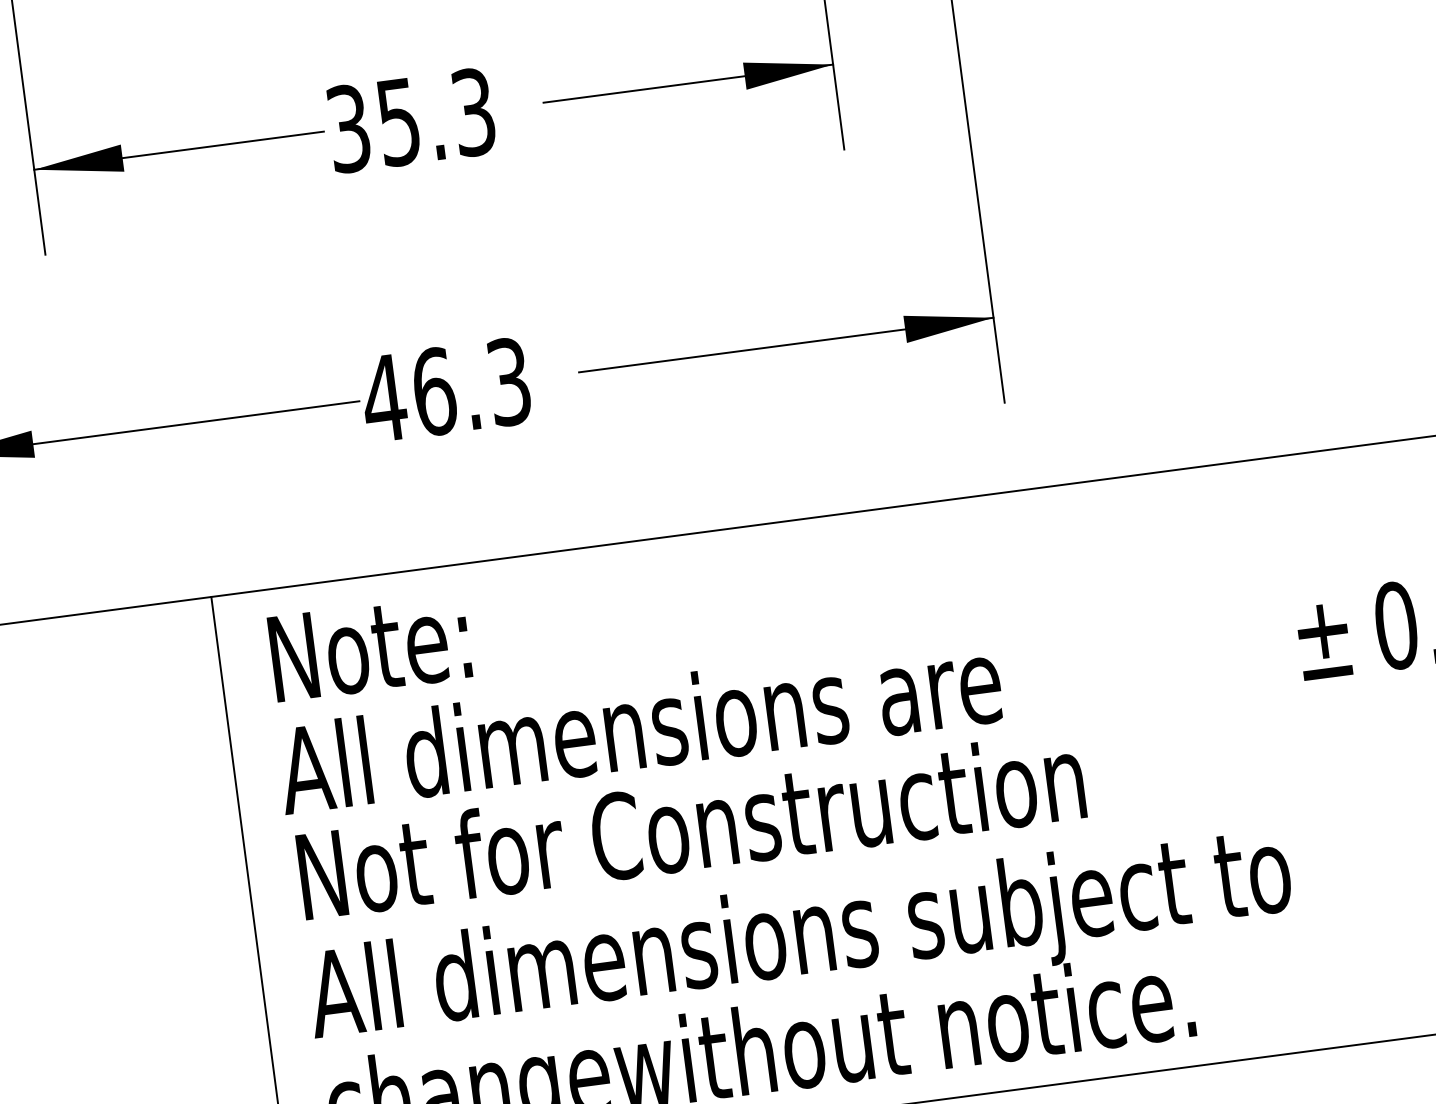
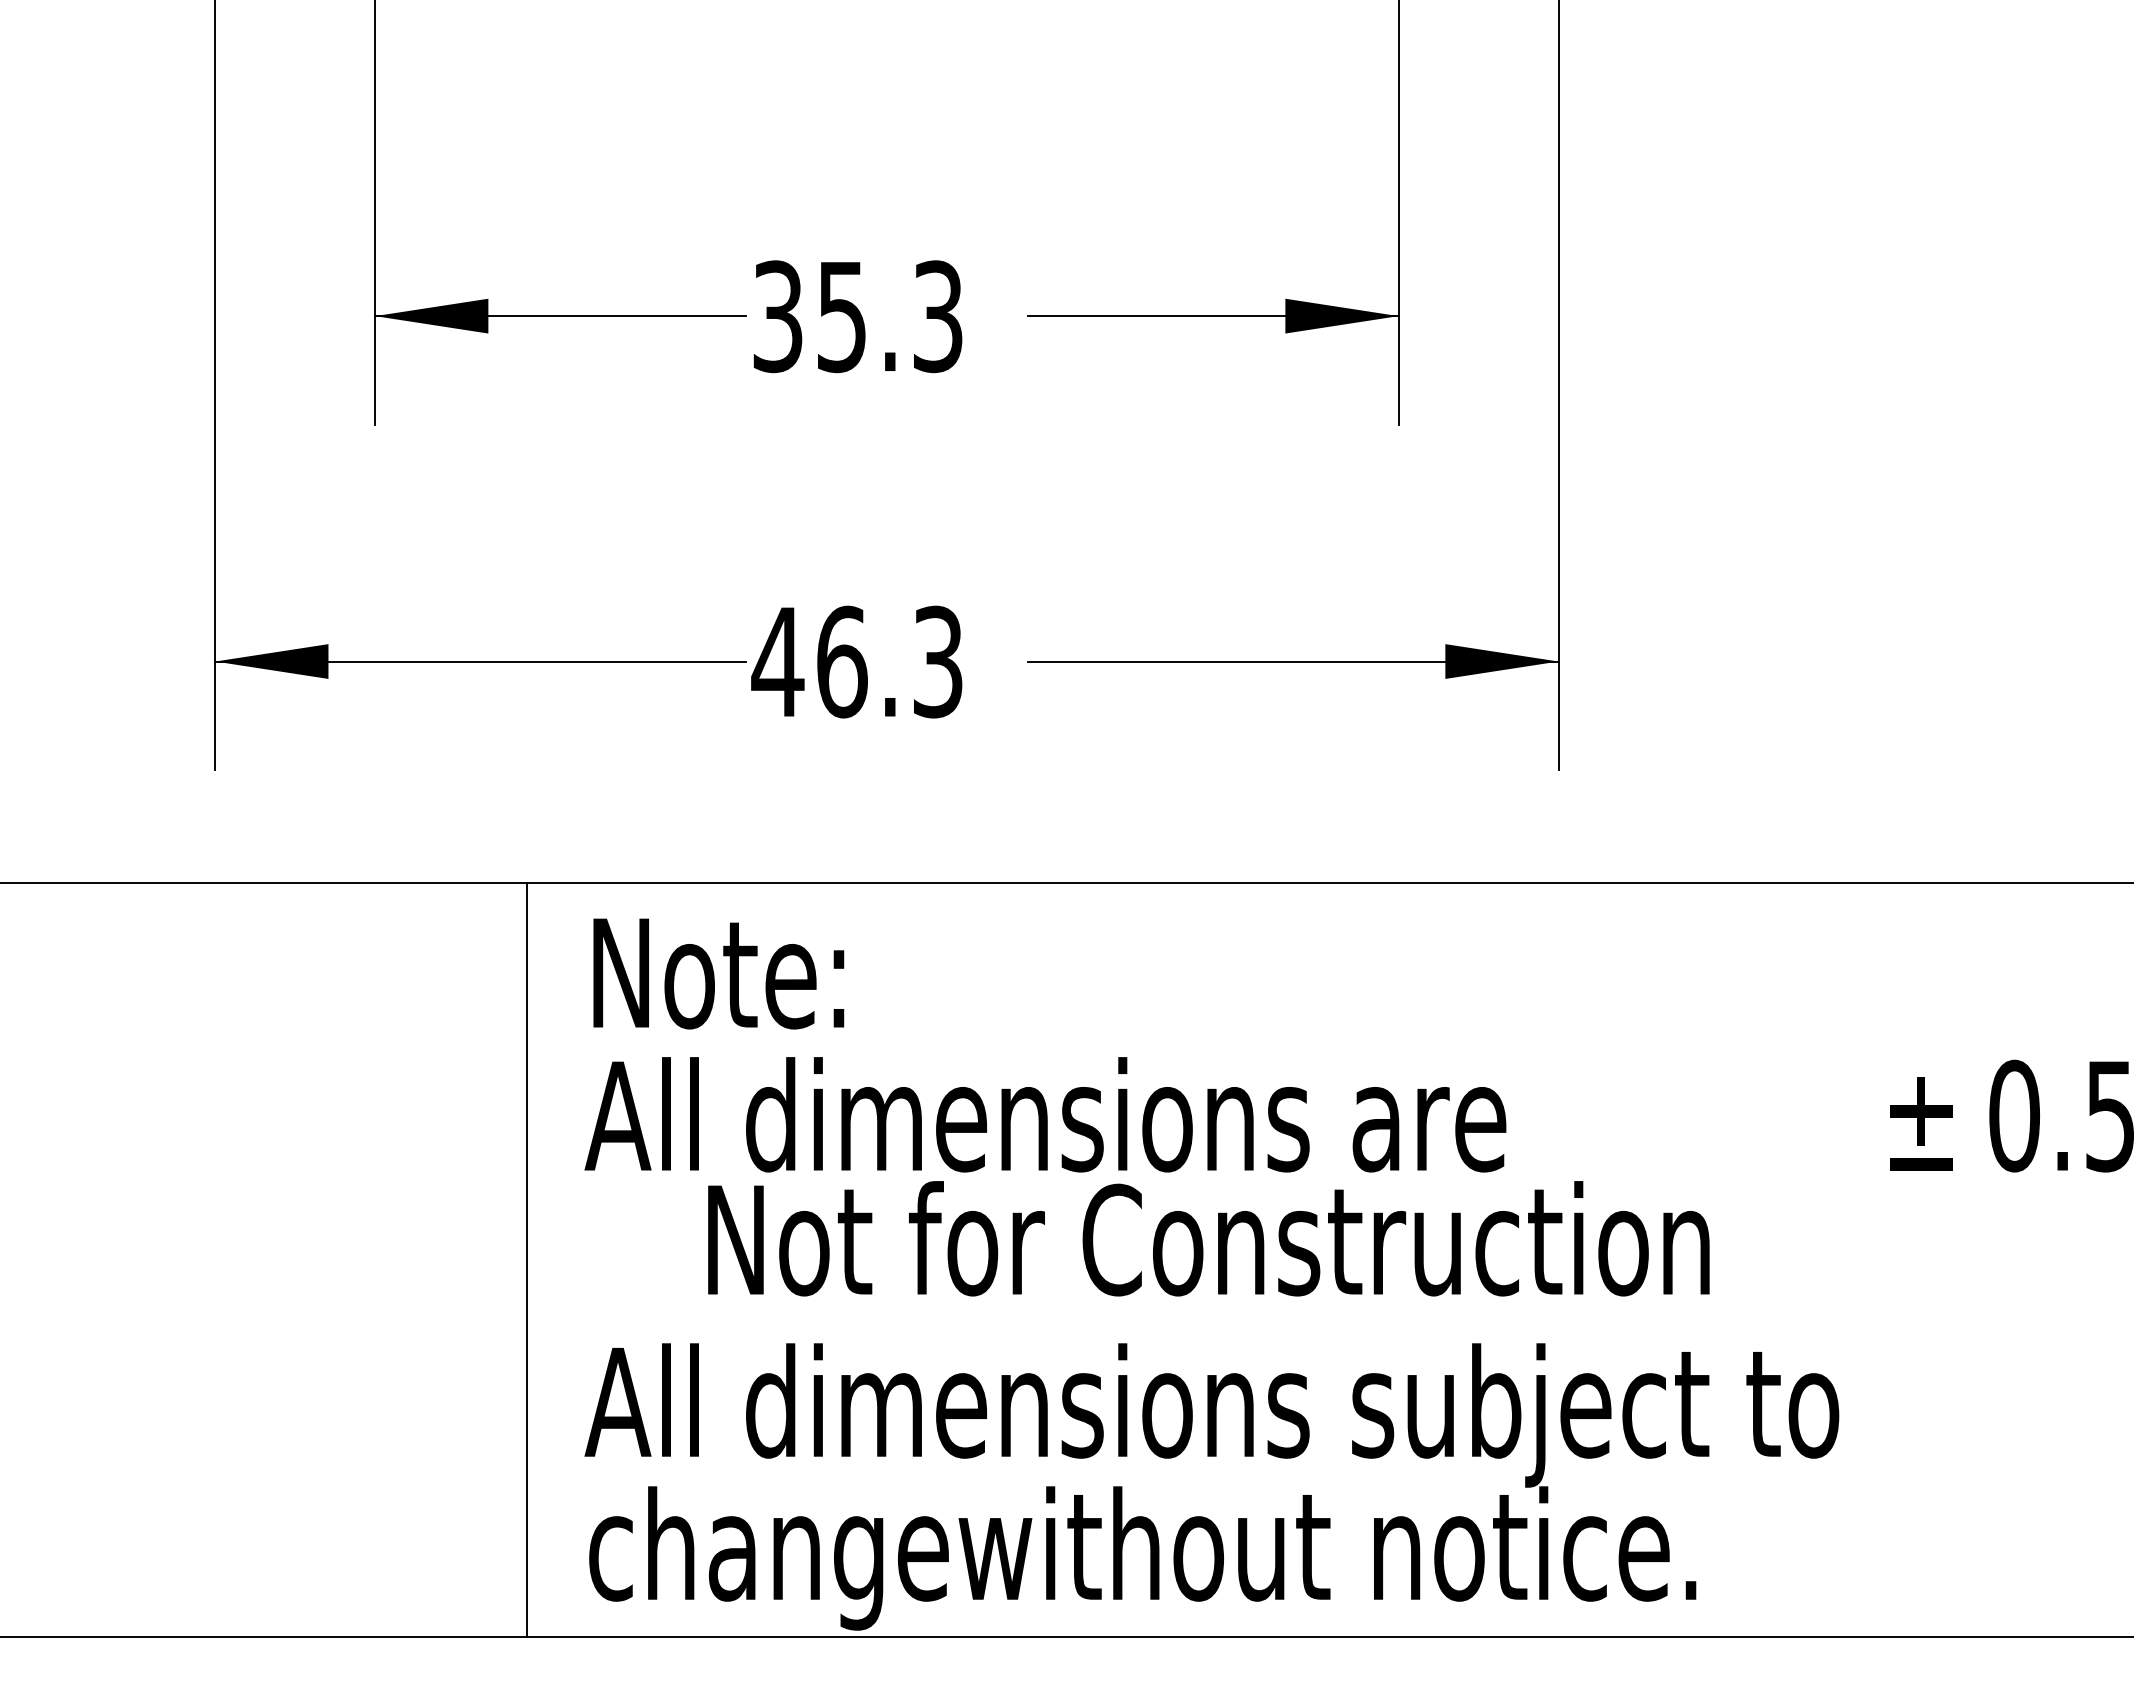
text: (691, 825) -> (1208, 1238), moved

